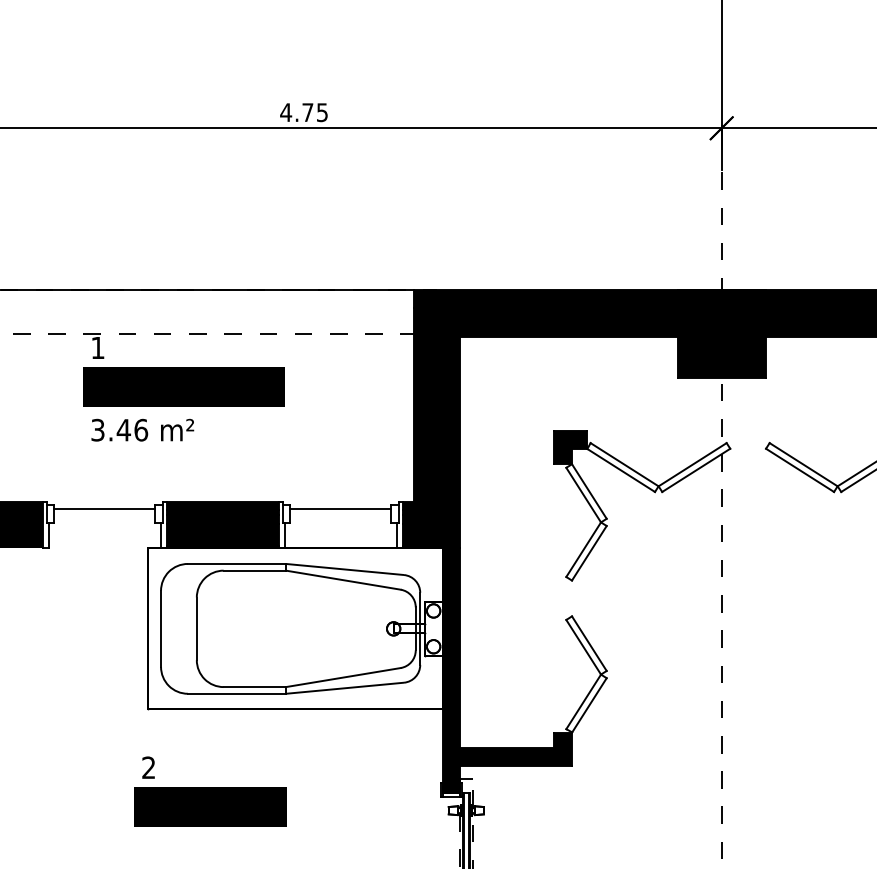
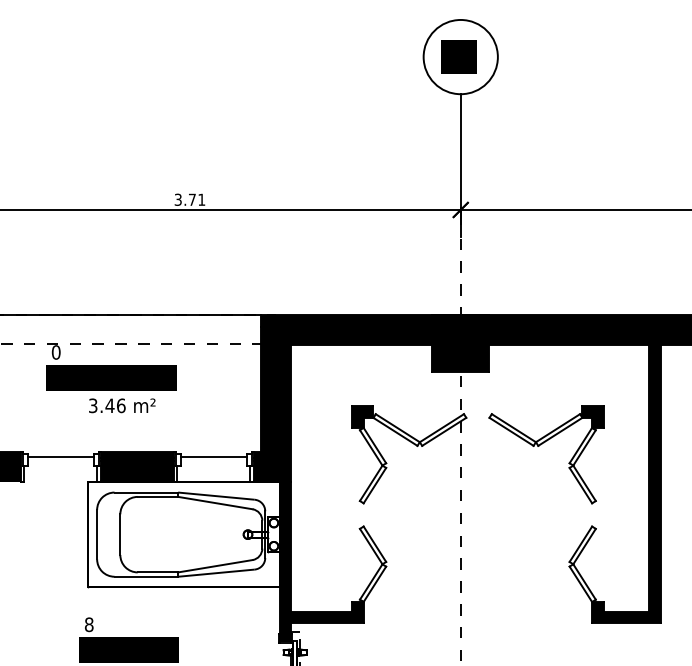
text: (303, 112) -> (189, 199), 4.75 -> 3.71
text: (96, 347) -> (55, 352), 1 -> 0
text: (143, 429) -> (122, 405), moved
text: (149, 767) -> (89, 624), 2 -> 8

